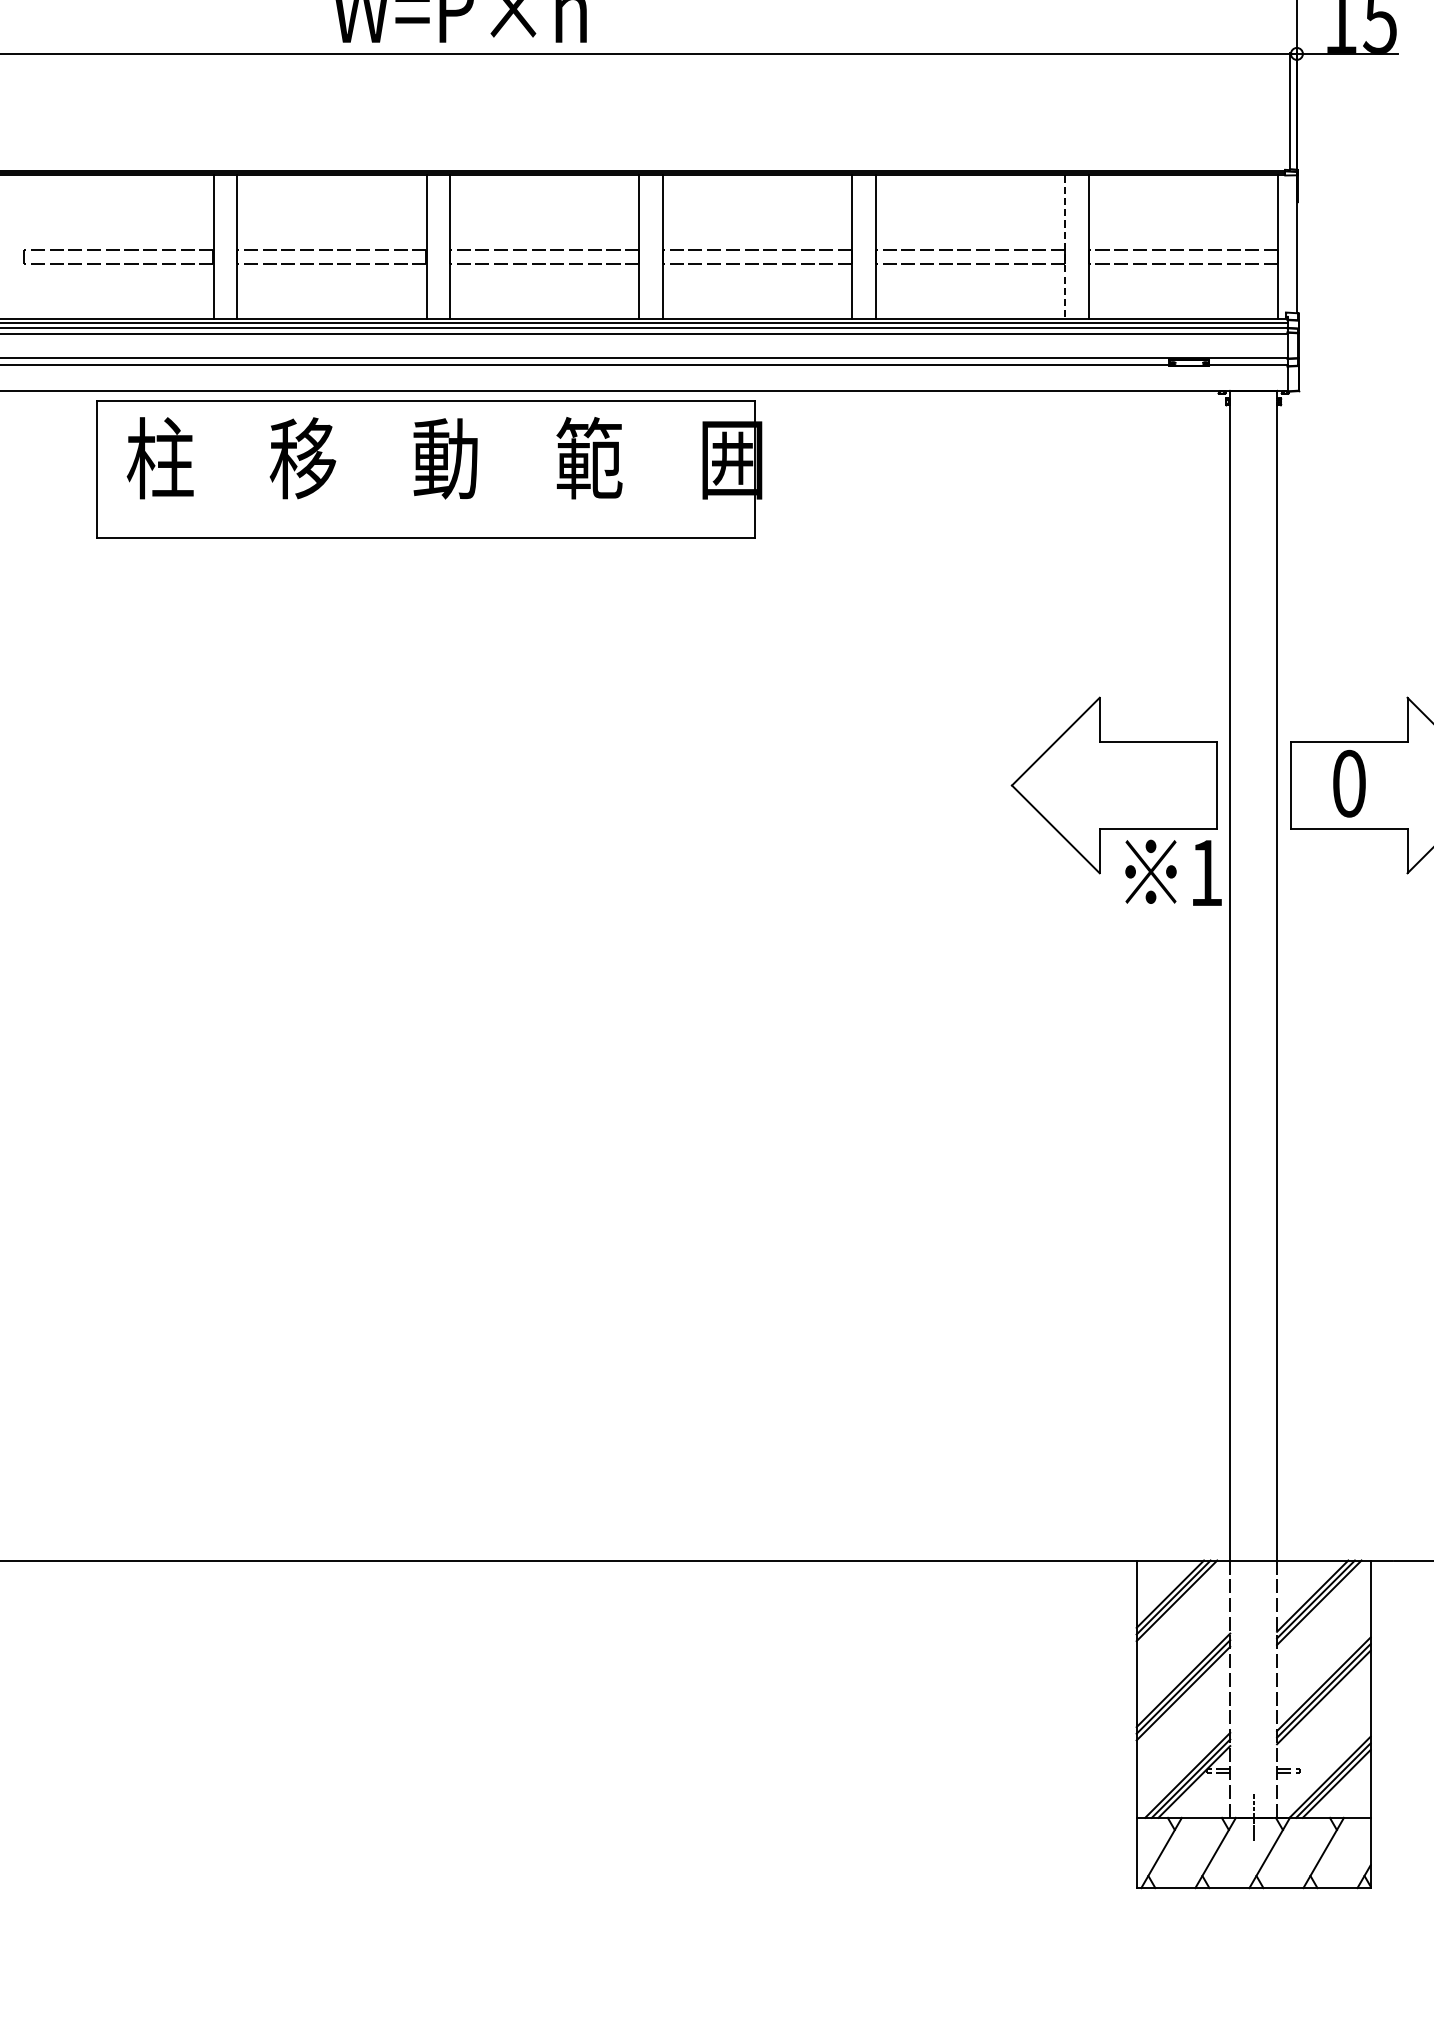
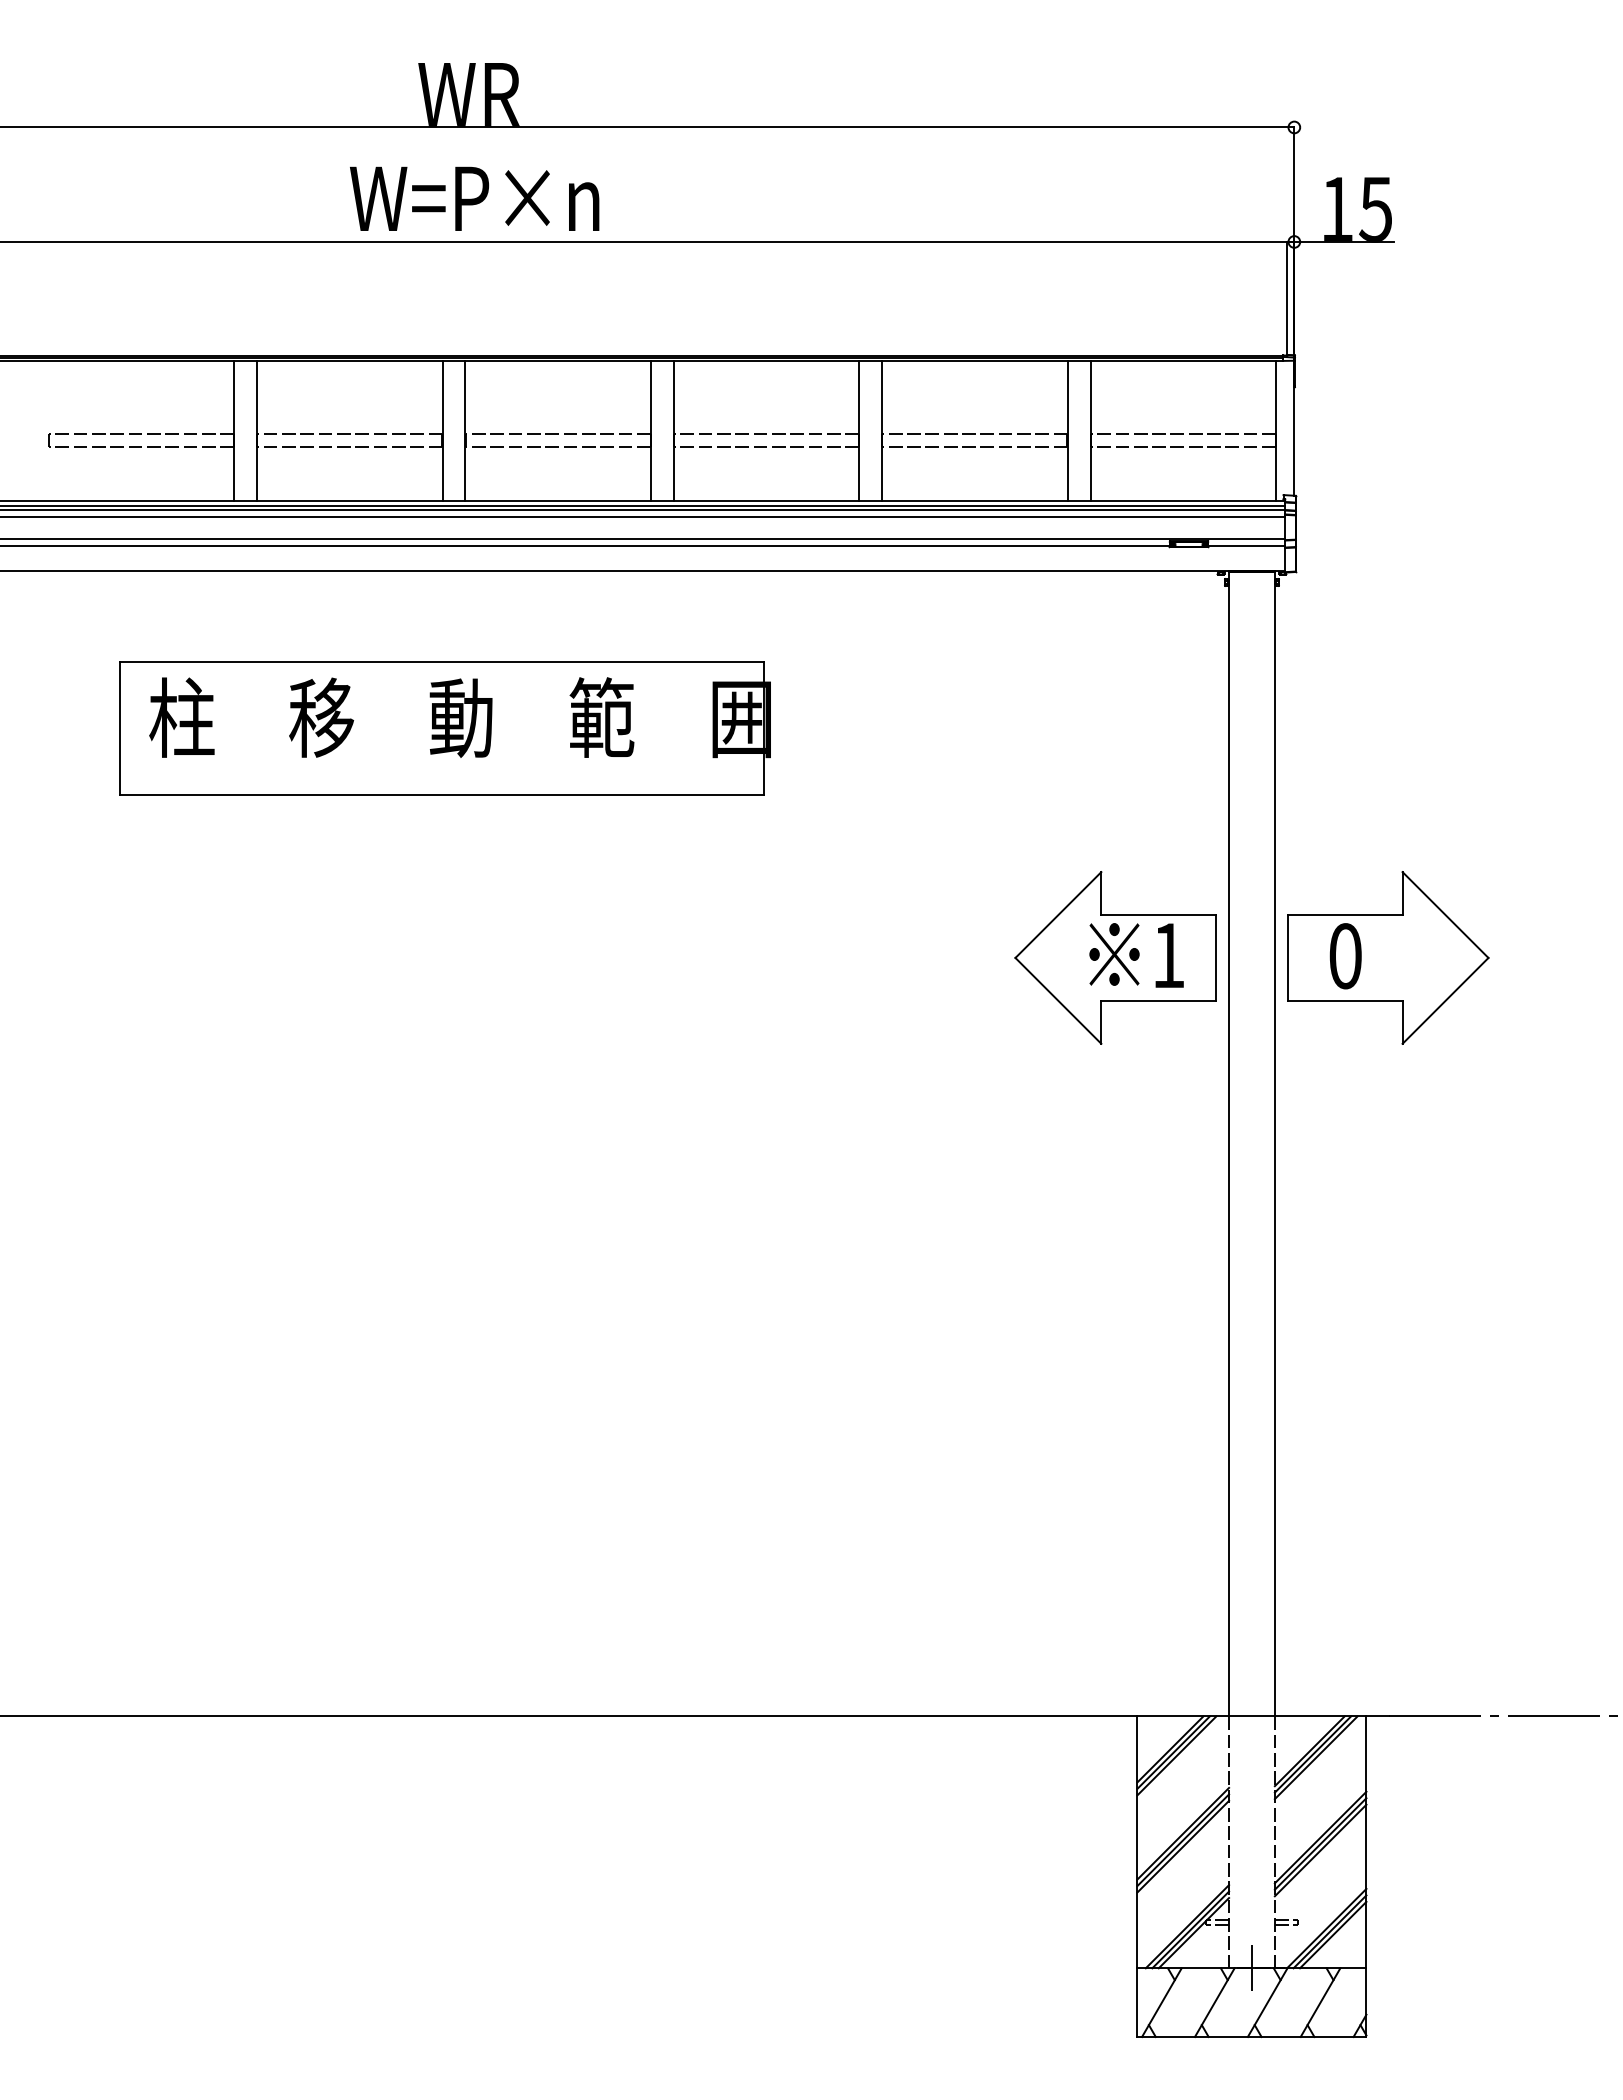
line: (1065, 247) -> (1067, 431), dashed -> solid
part: (428, 469) -> (444, 728), moved
text: (1173, 872) -> (1136, 955), moved

